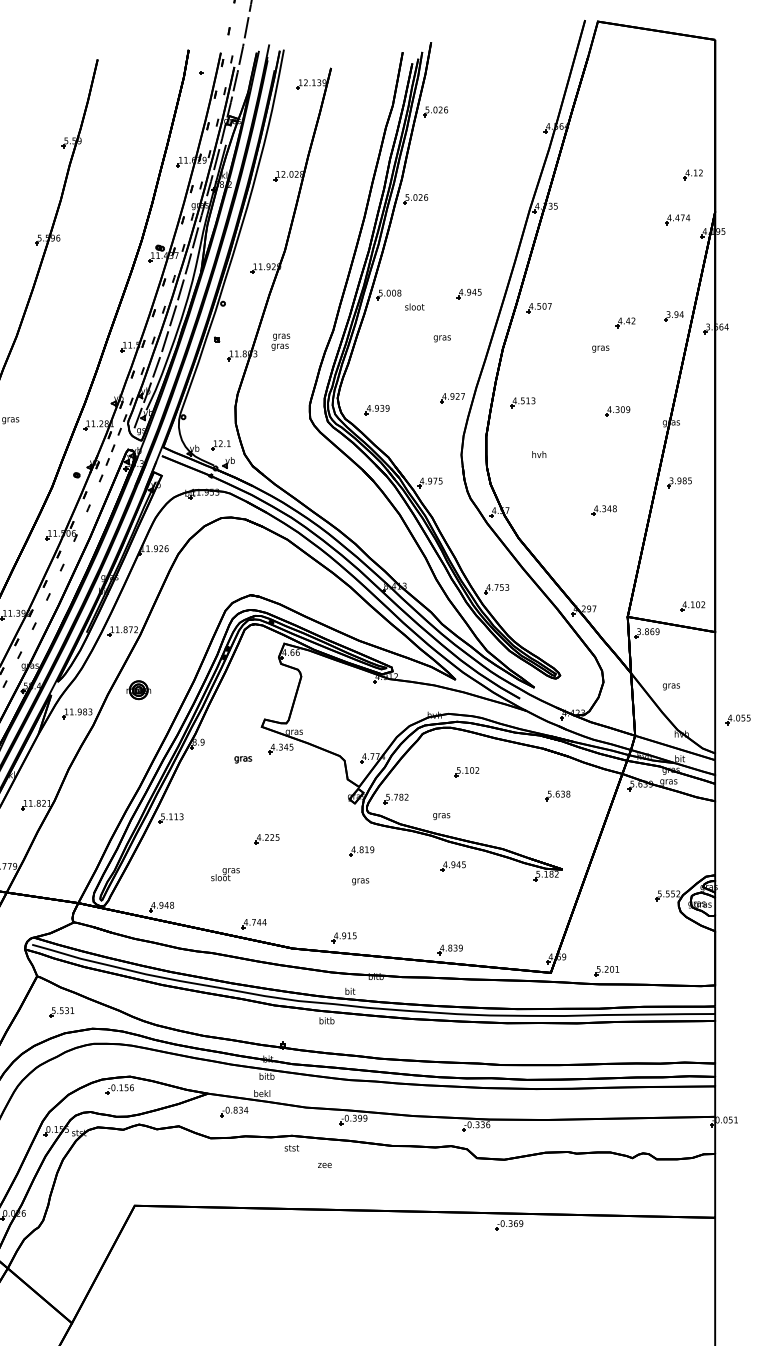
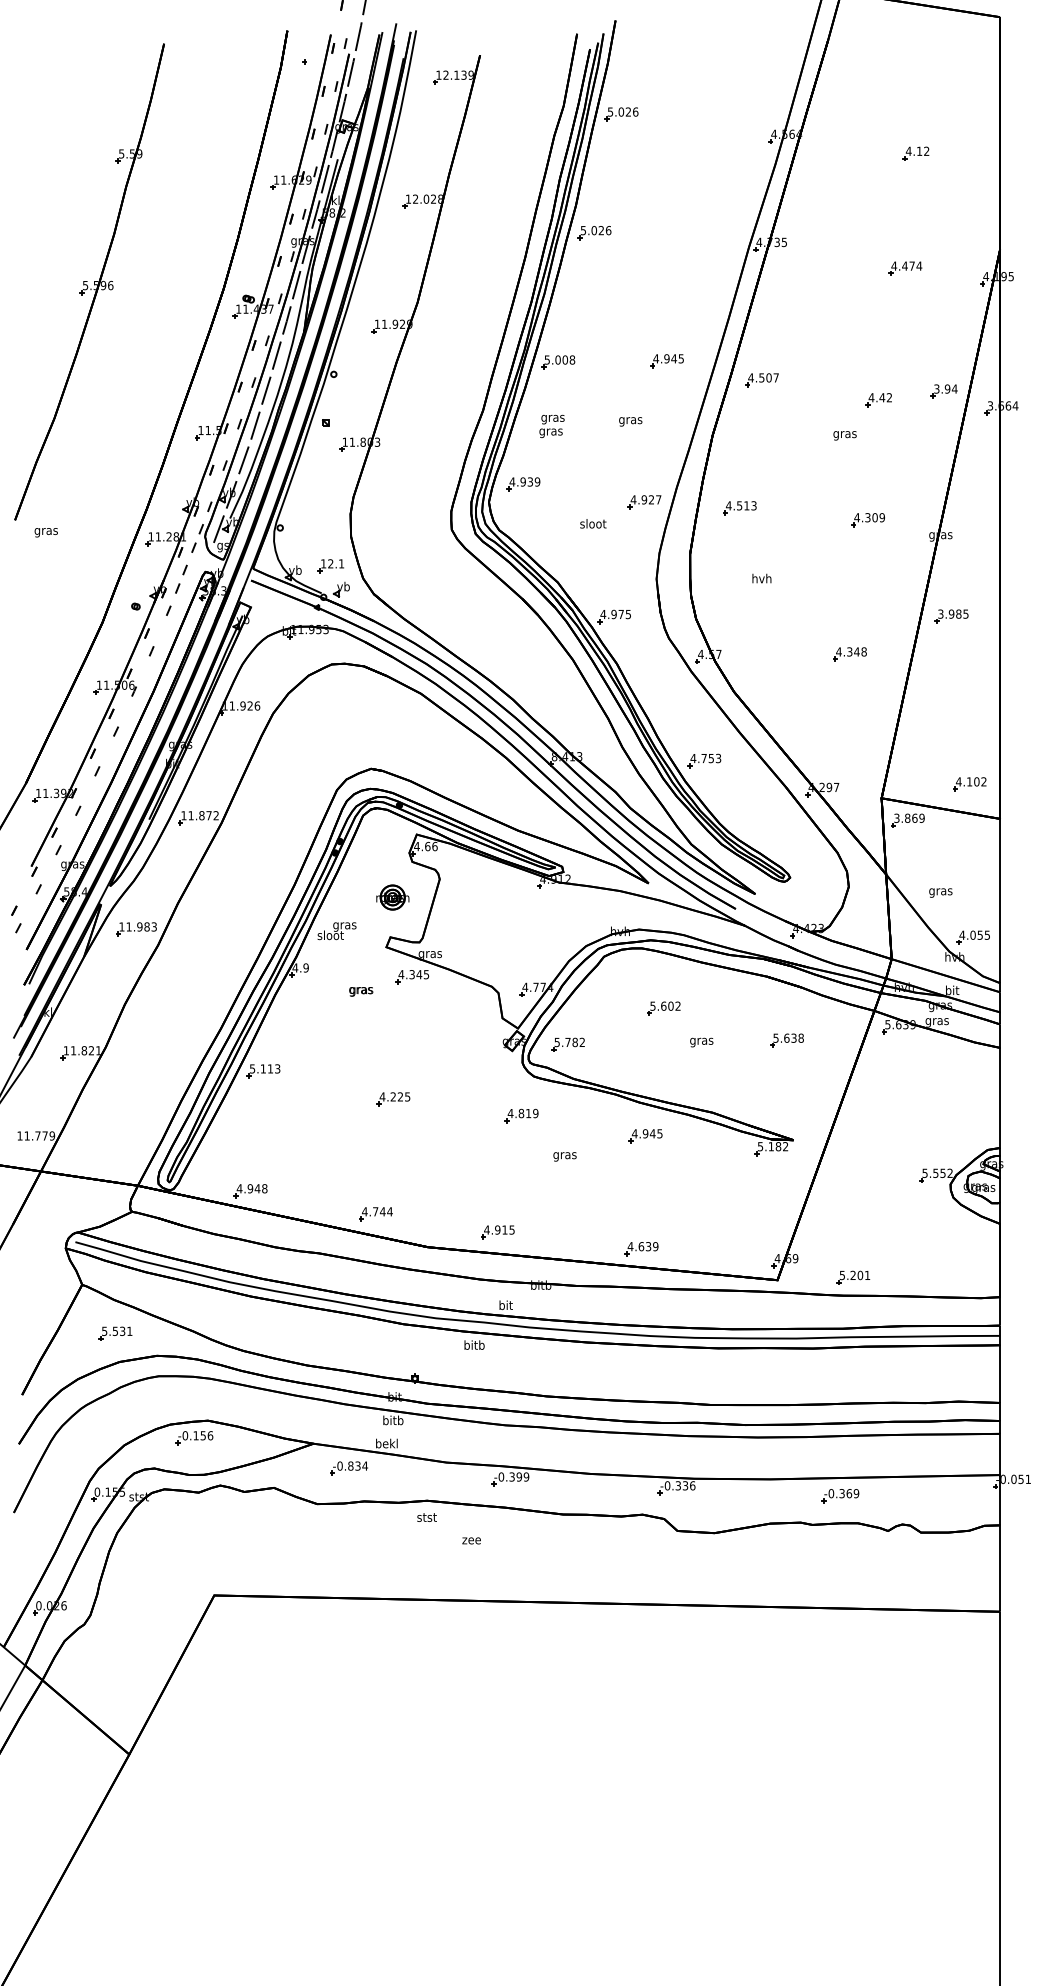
part: (692, 174) -> (915, 153), moved
part: (677, 219) -> (905, 268), moved
text: (414, 306) -> (593, 523), moved
text: (280, 341) -> (551, 425), moved
part: (377, 410) -> (523, 484), moved
part: (138, 690) -> (392, 897), moved
part: (737, 719) -> (972, 937), moved
text: (194, 741) -> (294, 967), 8.9 -> 4.9
text: (466, 769) -> (663, 1005), 5.102 -> 5.602
text: (441, 816) -> (701, 1042), moved
text: (225, 874) -> (336, 931), moved
text: (360, 881) -> (564, 1156), moved
text: (450, 947) -> (641, 1246), 4.839 -> 4.639
part: (509, 1225) -> (840, 1496), moved

